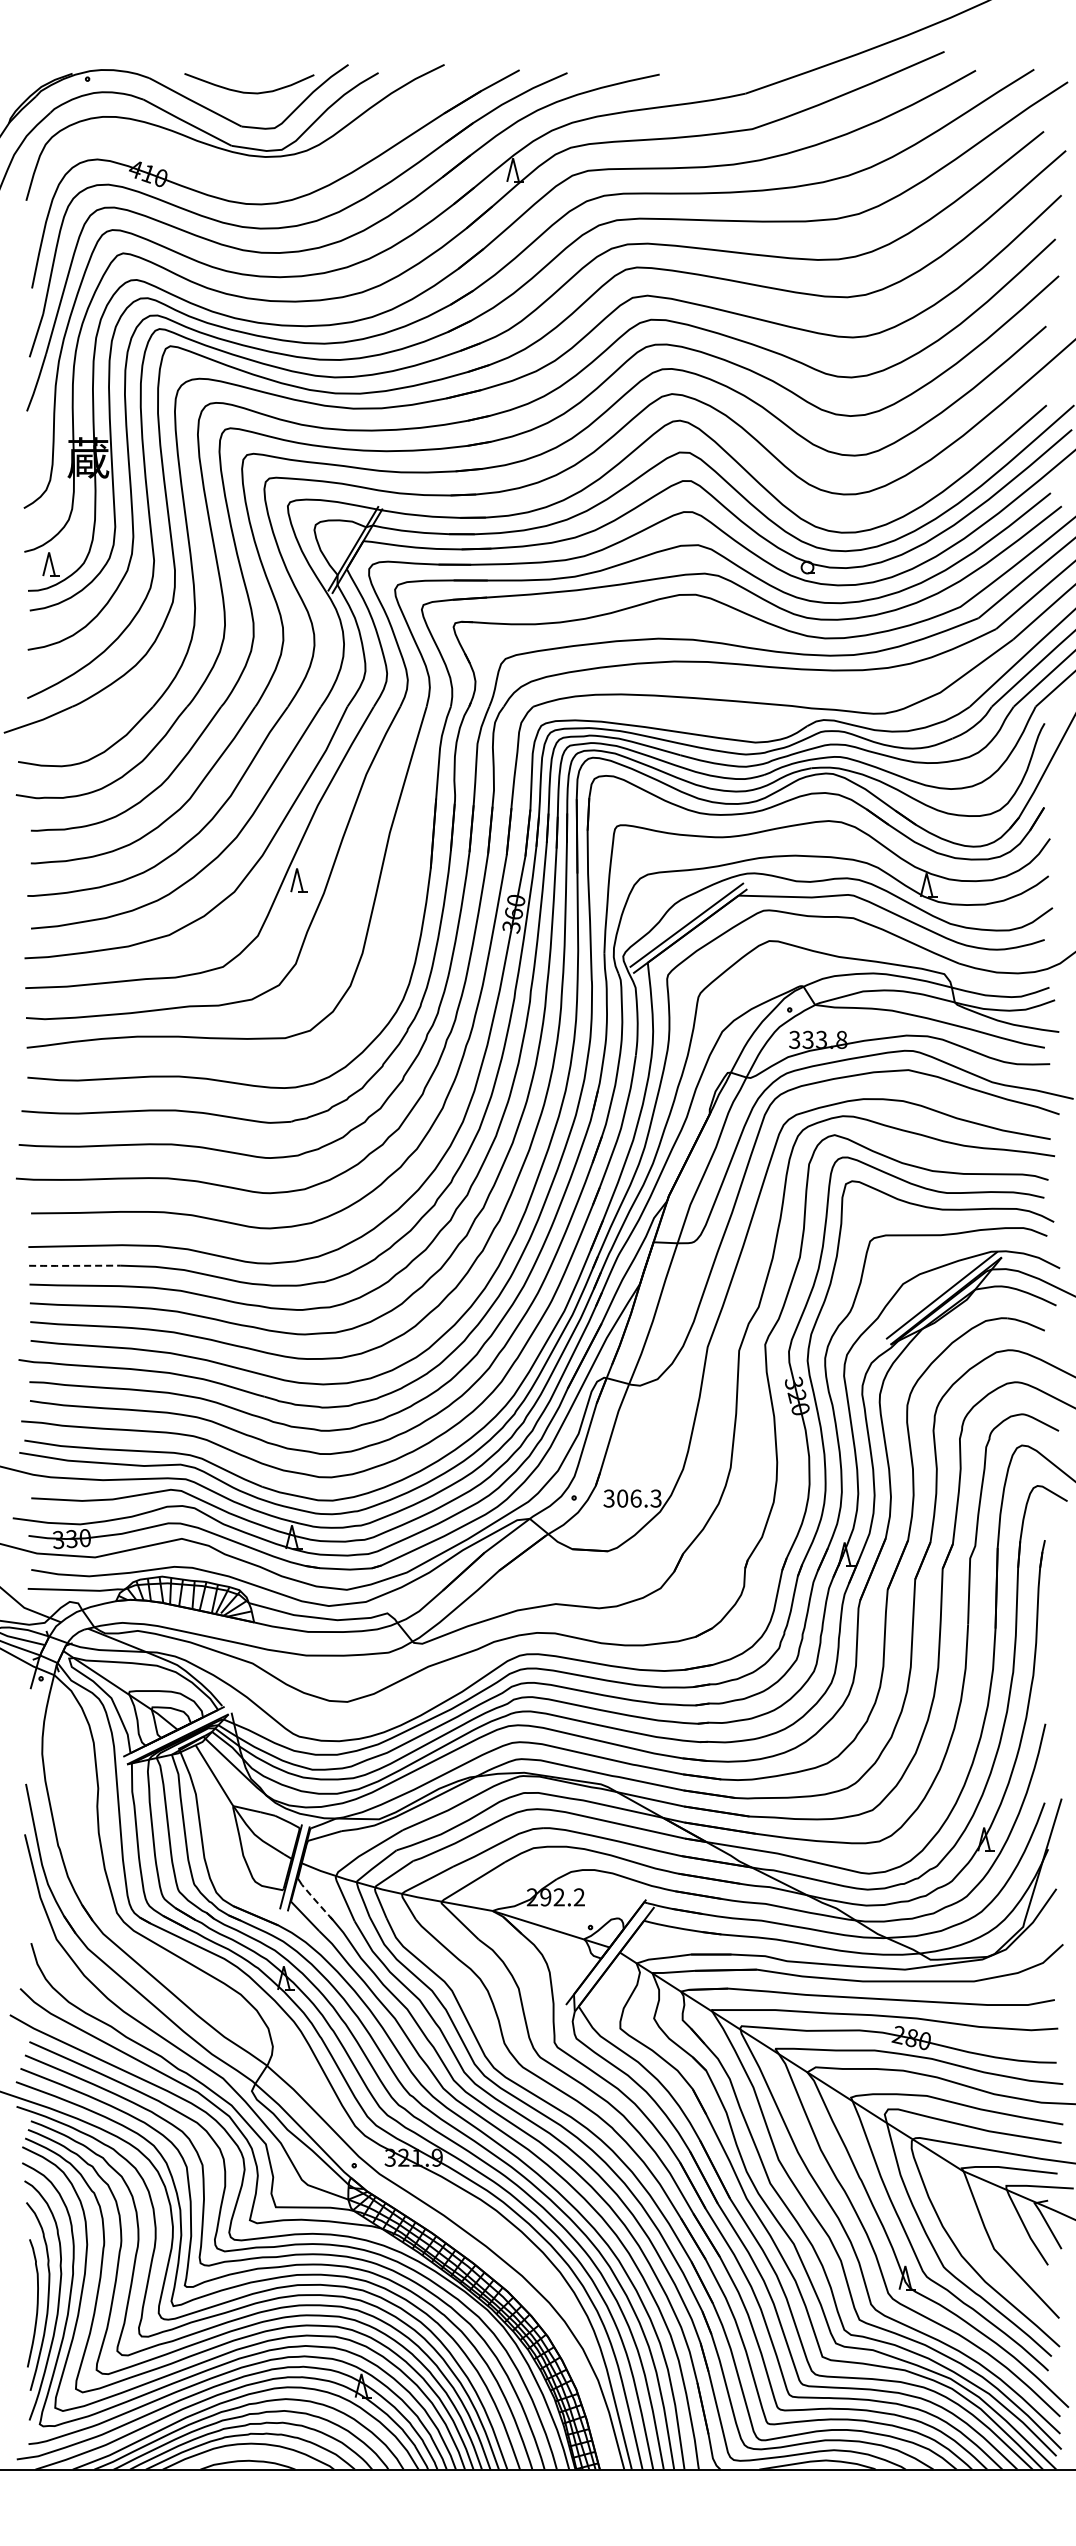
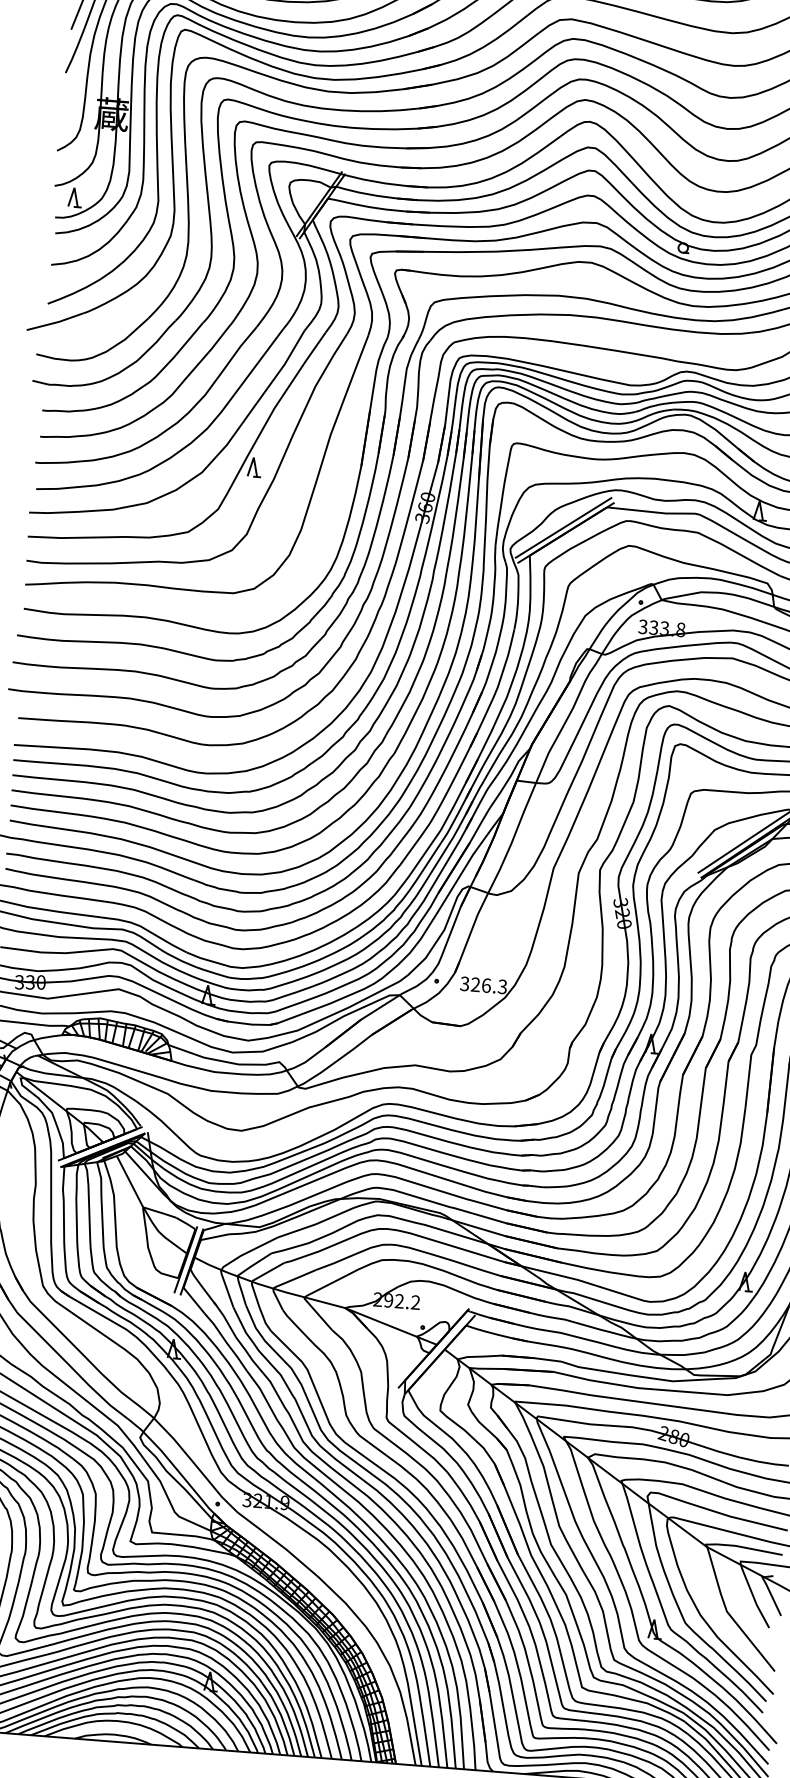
line: (73, 1265) -> (48, 762), dashed -> solid
text: (622, 1498) -> (475, 984), 306.3 -> 326.3
line: (317, 1902) -> (204, 1290), dashed -> solid

